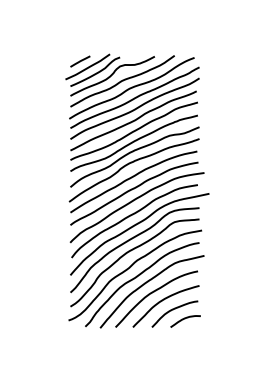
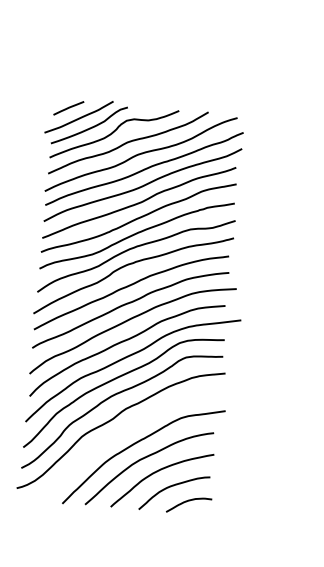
curve: (136, 278) -> (122, 435), removed

